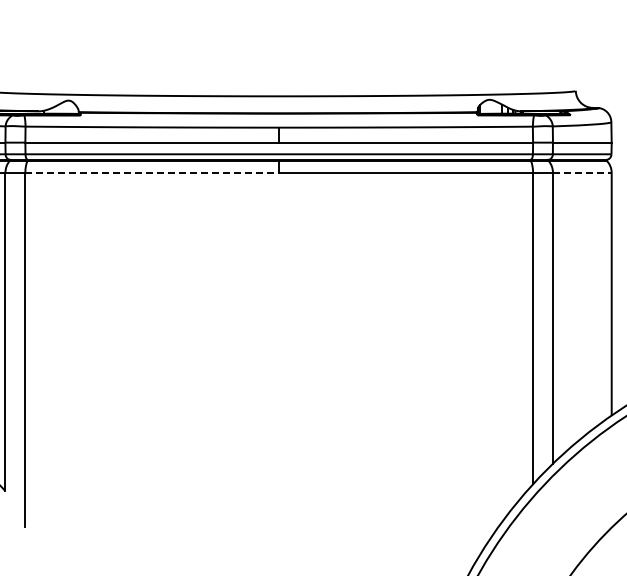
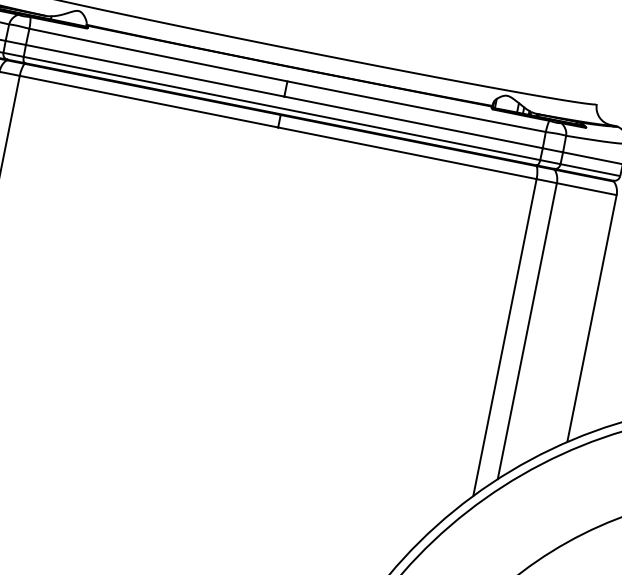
line: (152, 172) -> (149, 101), dashed -> solid
line: (582, 172) -> (587, 188), dashed -> solid

